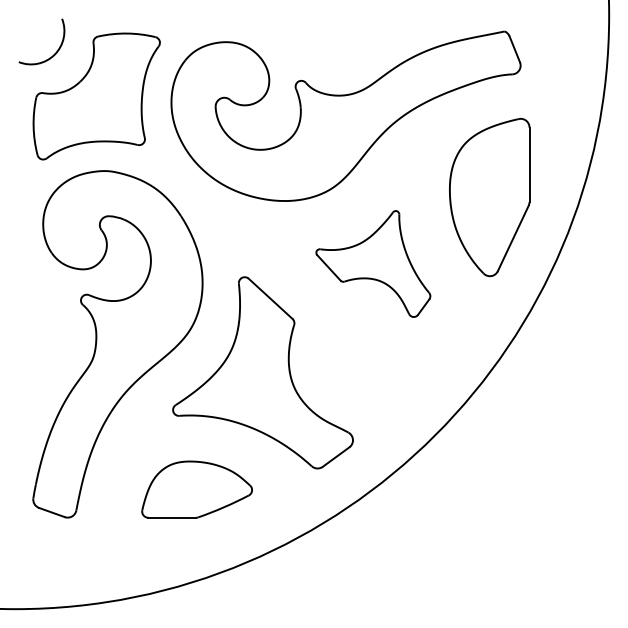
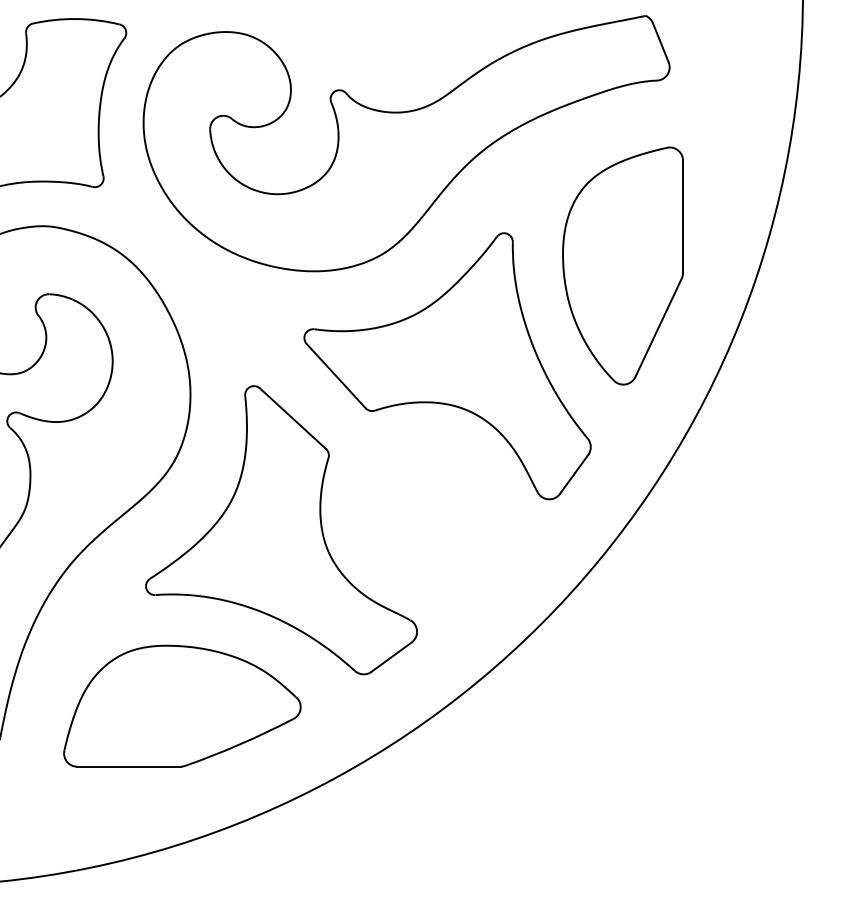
part: (373, 263) -> (447, 365), size x1.67
part: (196, 489) -> (181, 705), size x1.43

